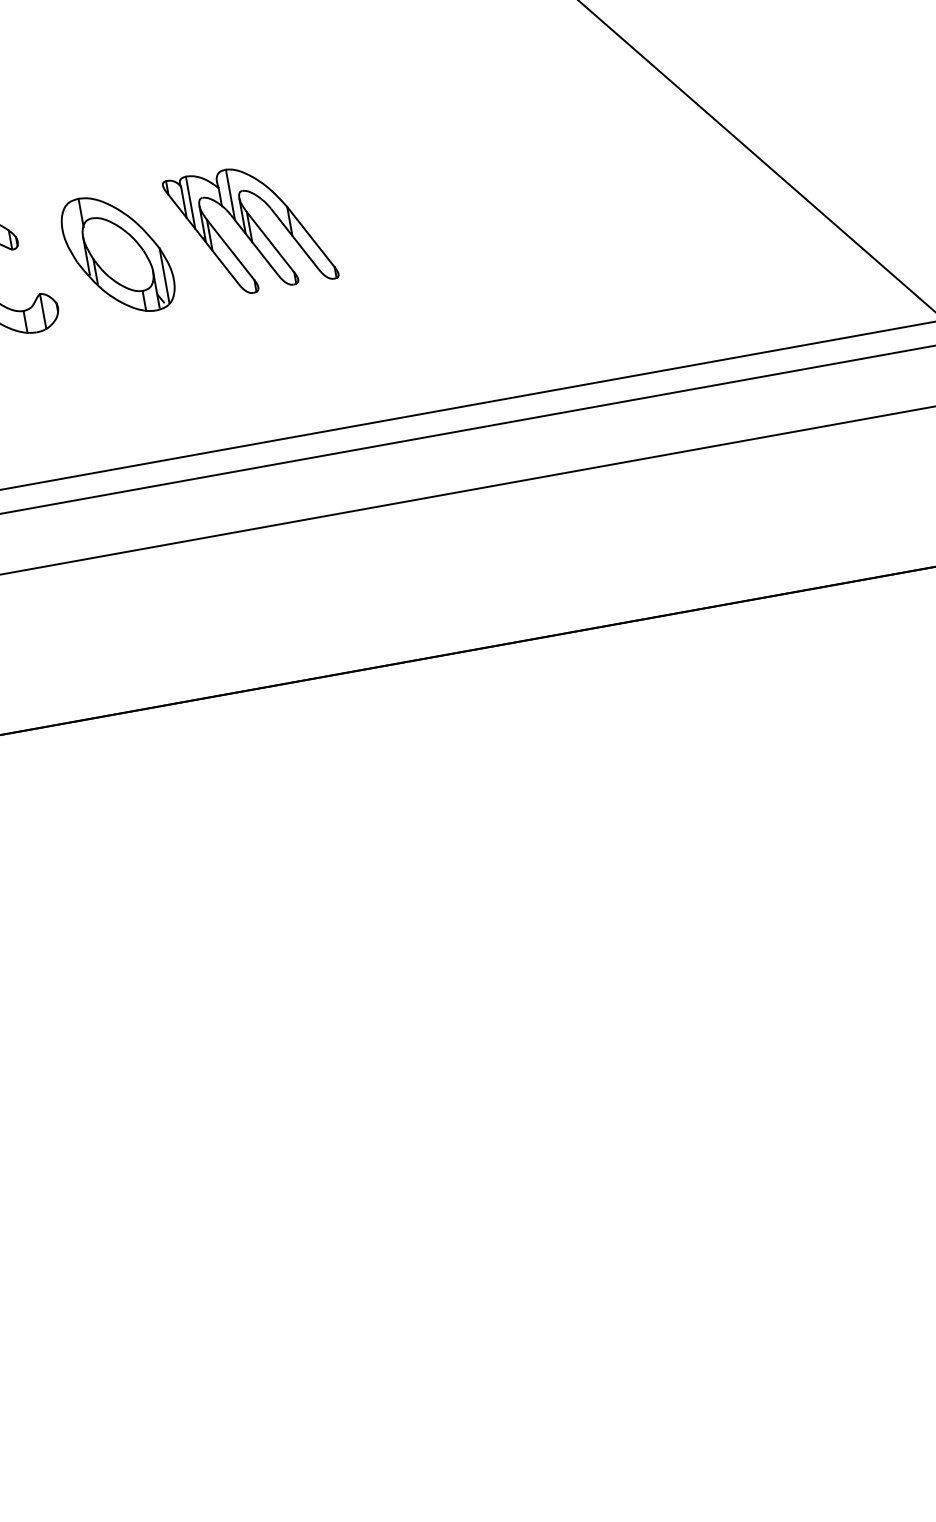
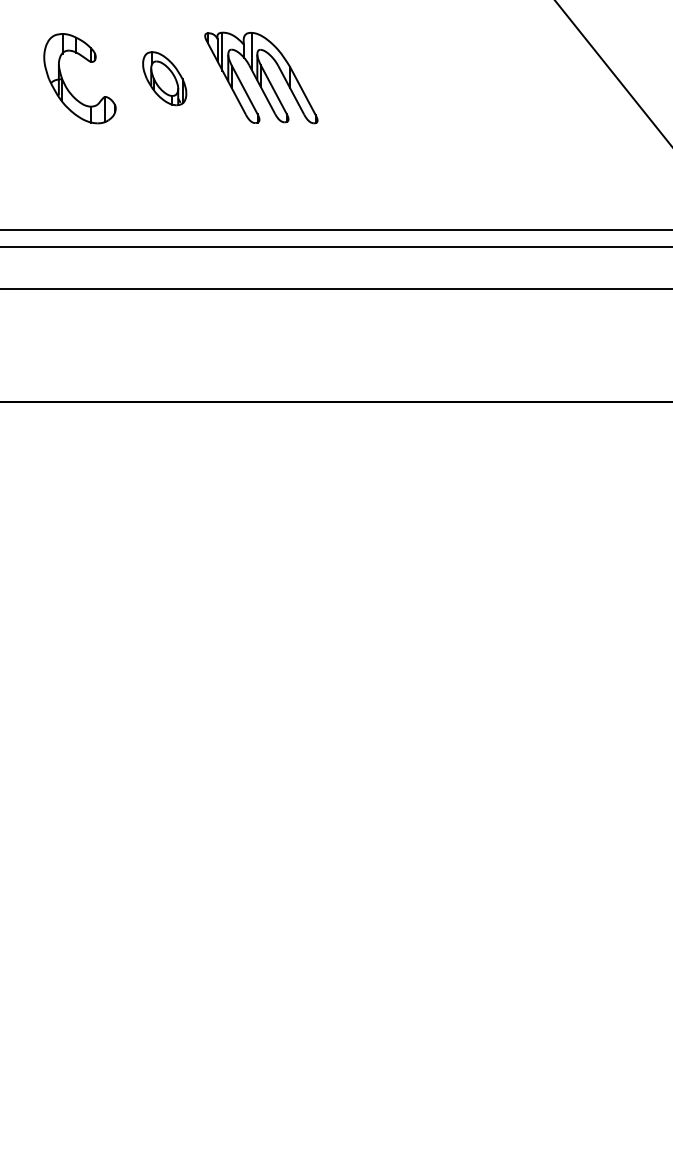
part: (117, 254) -> (164, 78), size x0.6

